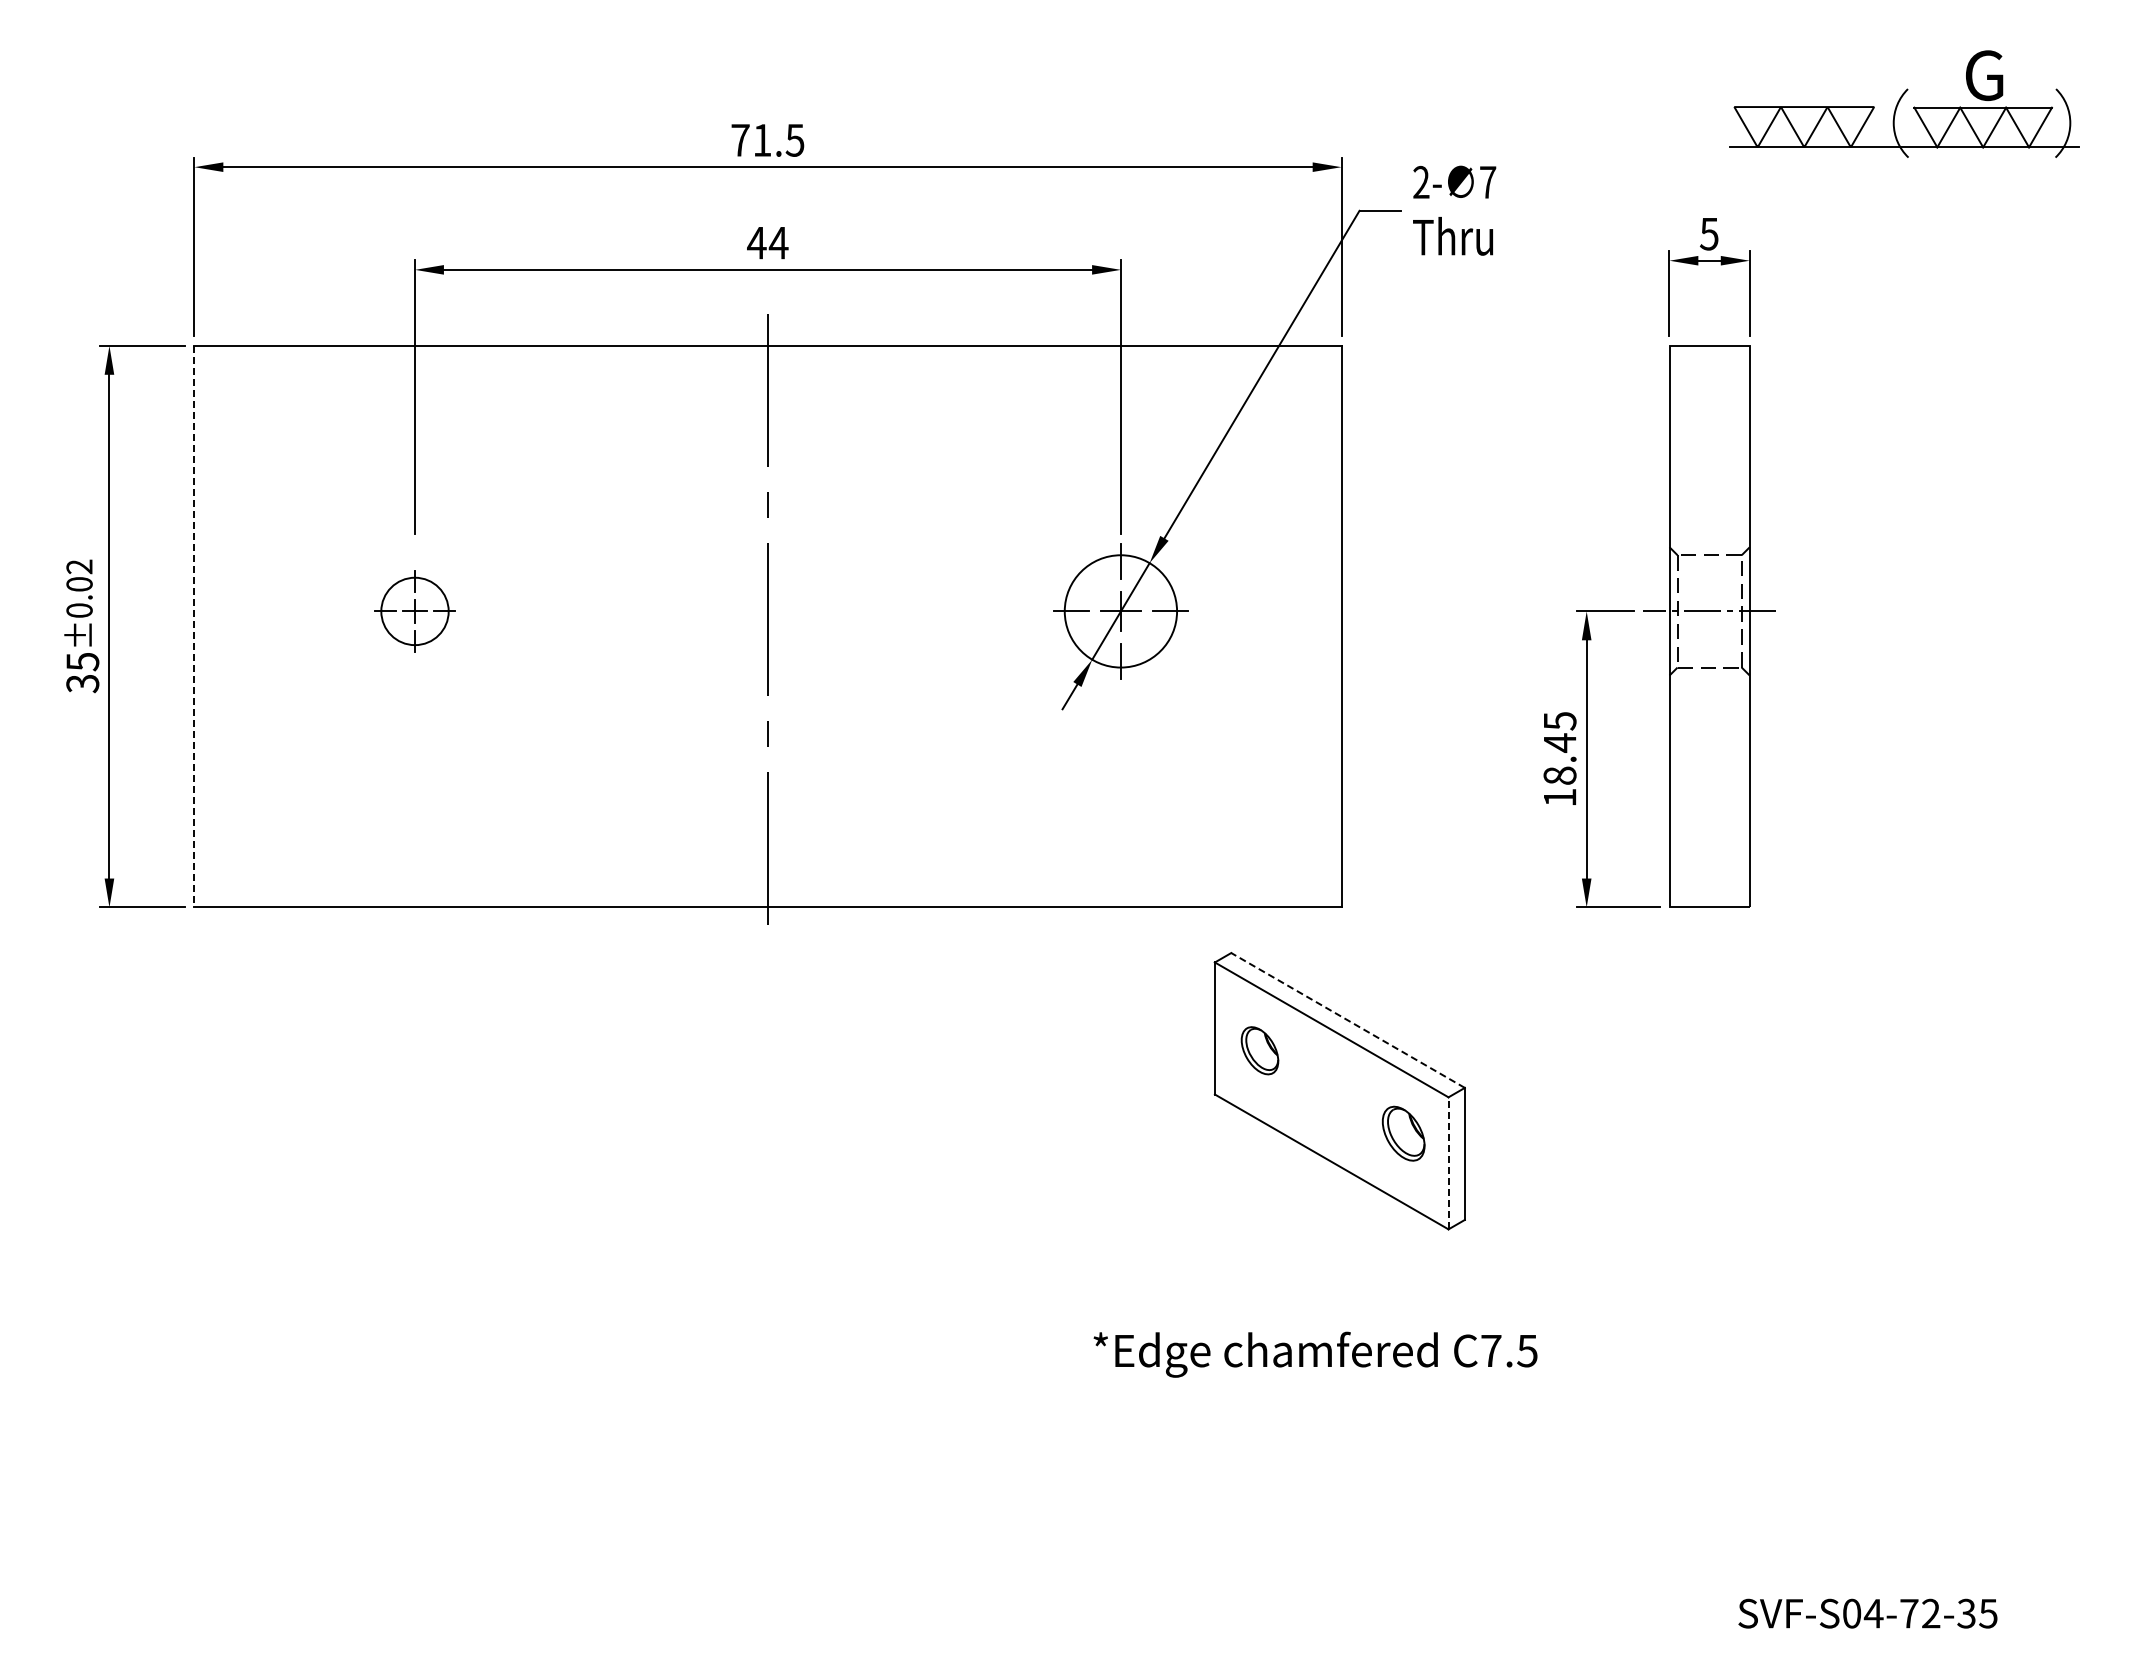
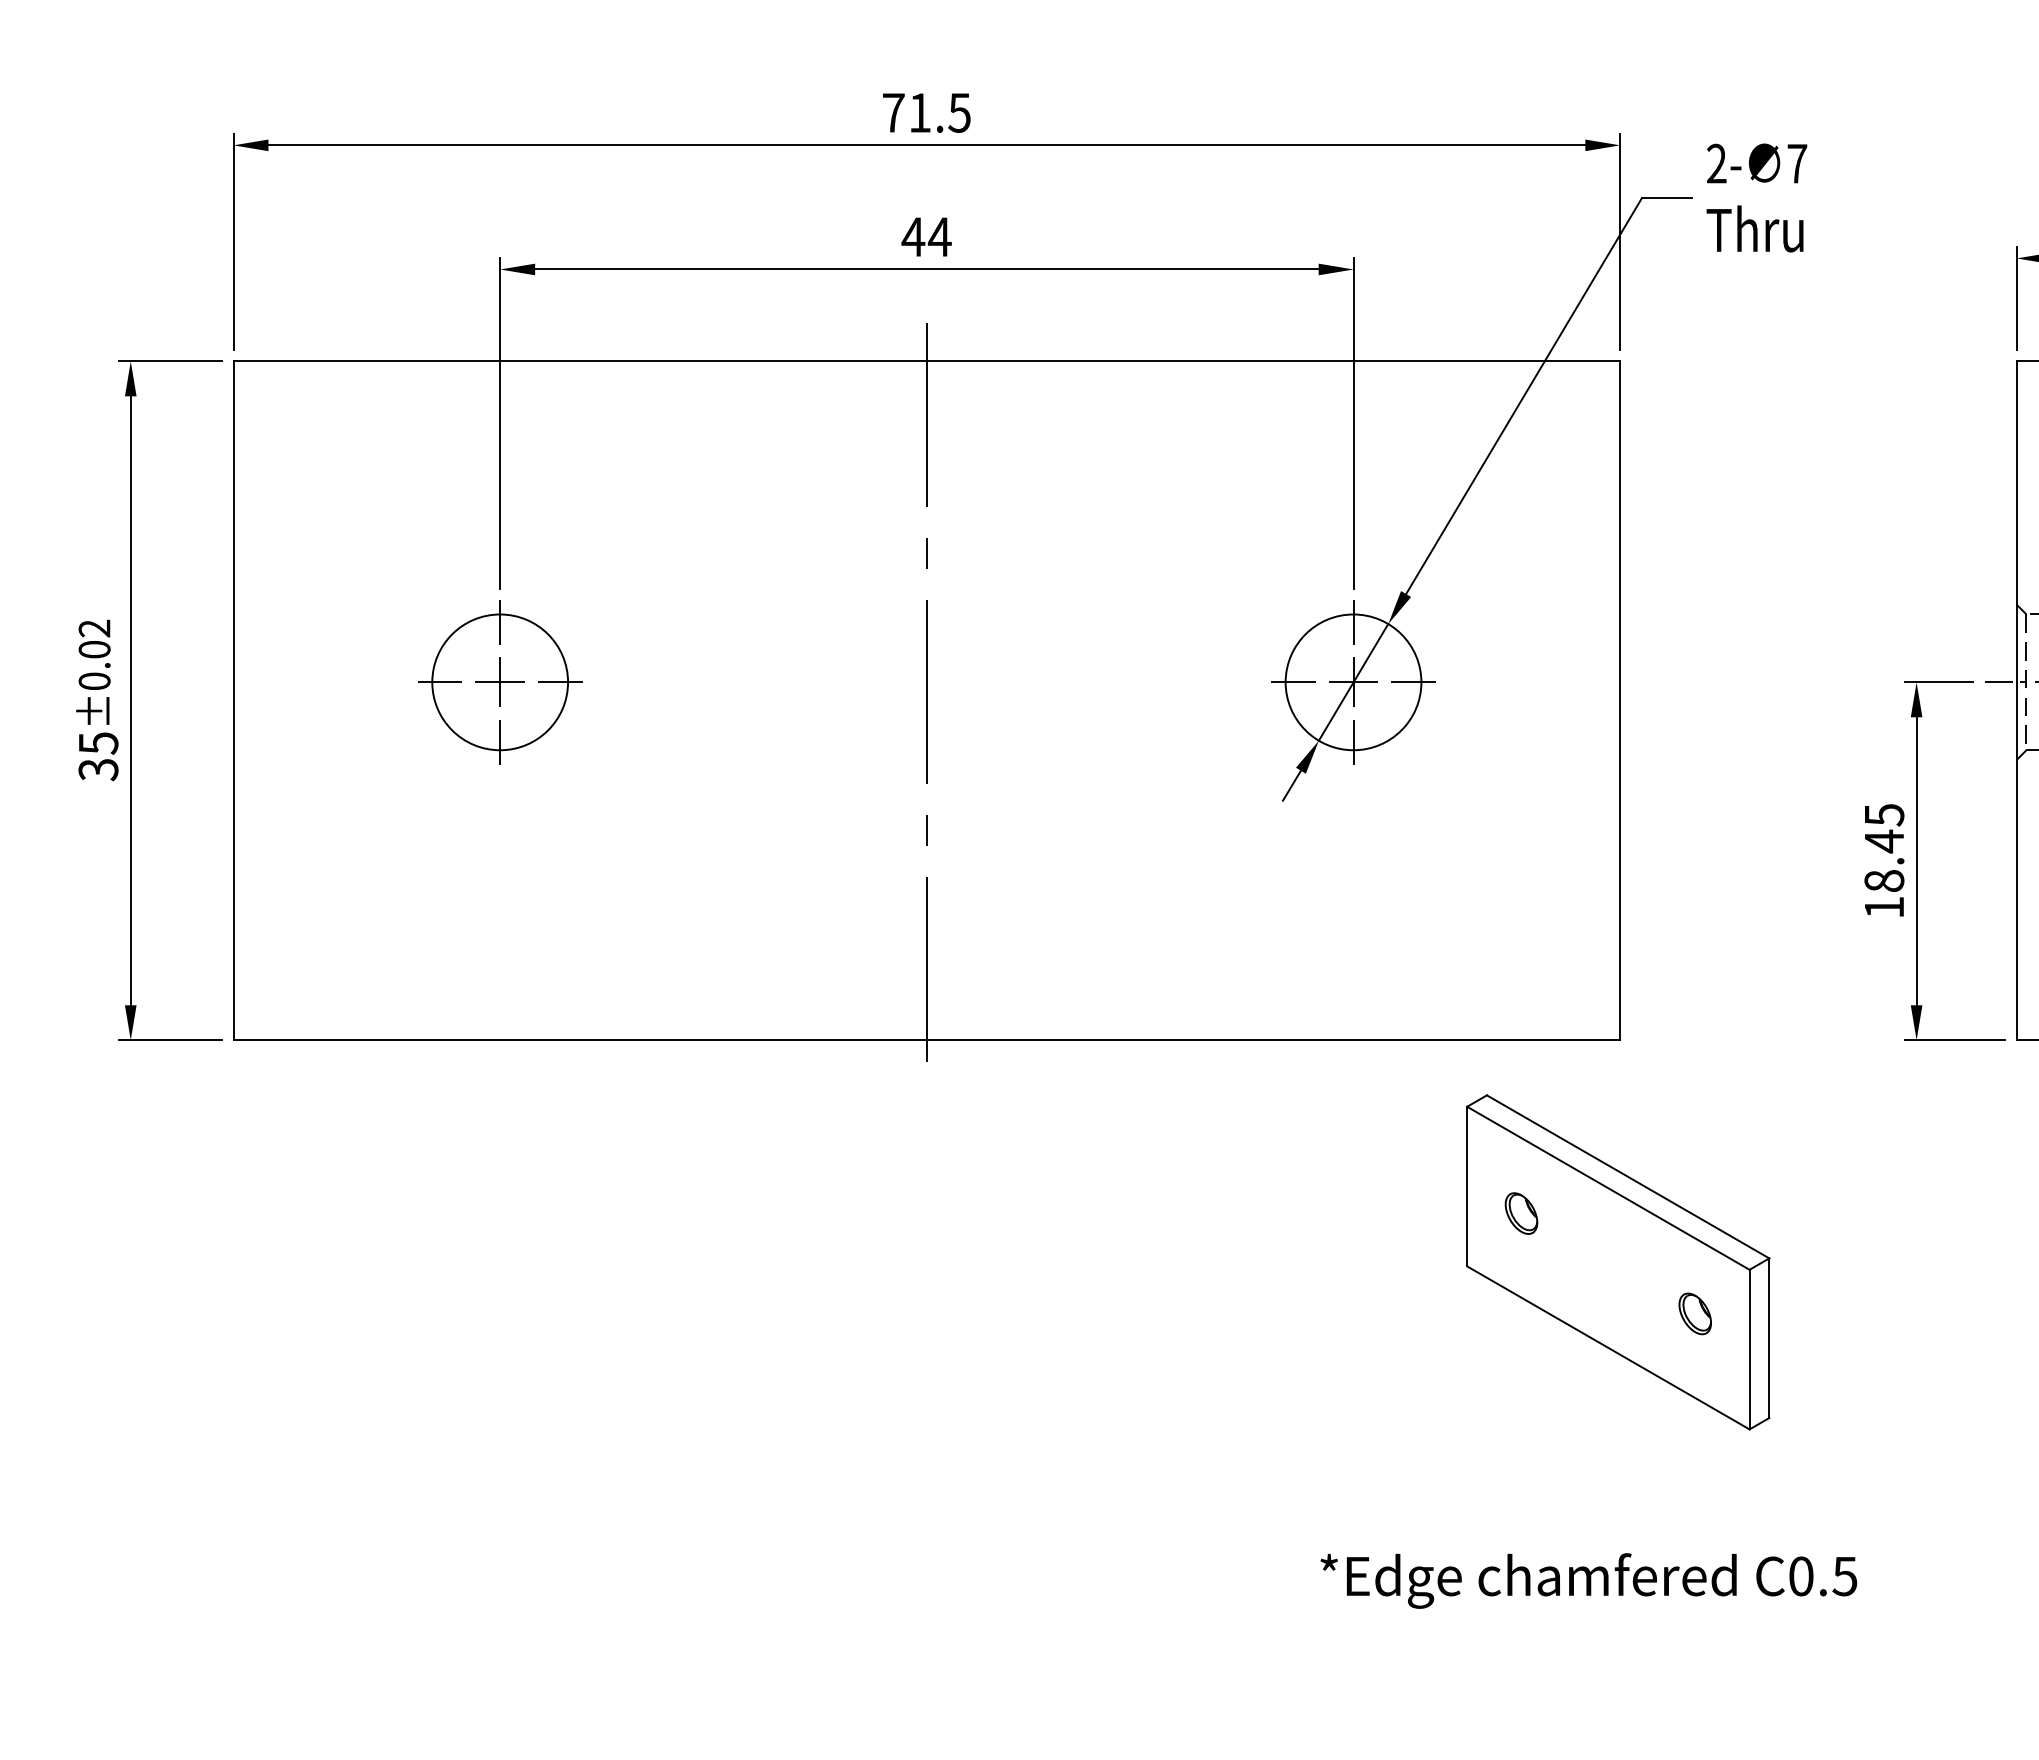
part: (414, 611) -> (499, 682), size x1.67
line: (194, 626) -> (233, 700), dashed -> solid
line: (1348, 1020) -> (1628, 1176), dashed -> solid
part: (1259, 1050) -> (1521, 1213), size x0.71
part: (1403, 1133) -> (1695, 1313), size x0.62
line: (1448, 1162) -> (1749, 1348), dashed -> solid
text: (1491, 1350) -> (1801, 1575), C7.5 -> C0.5

